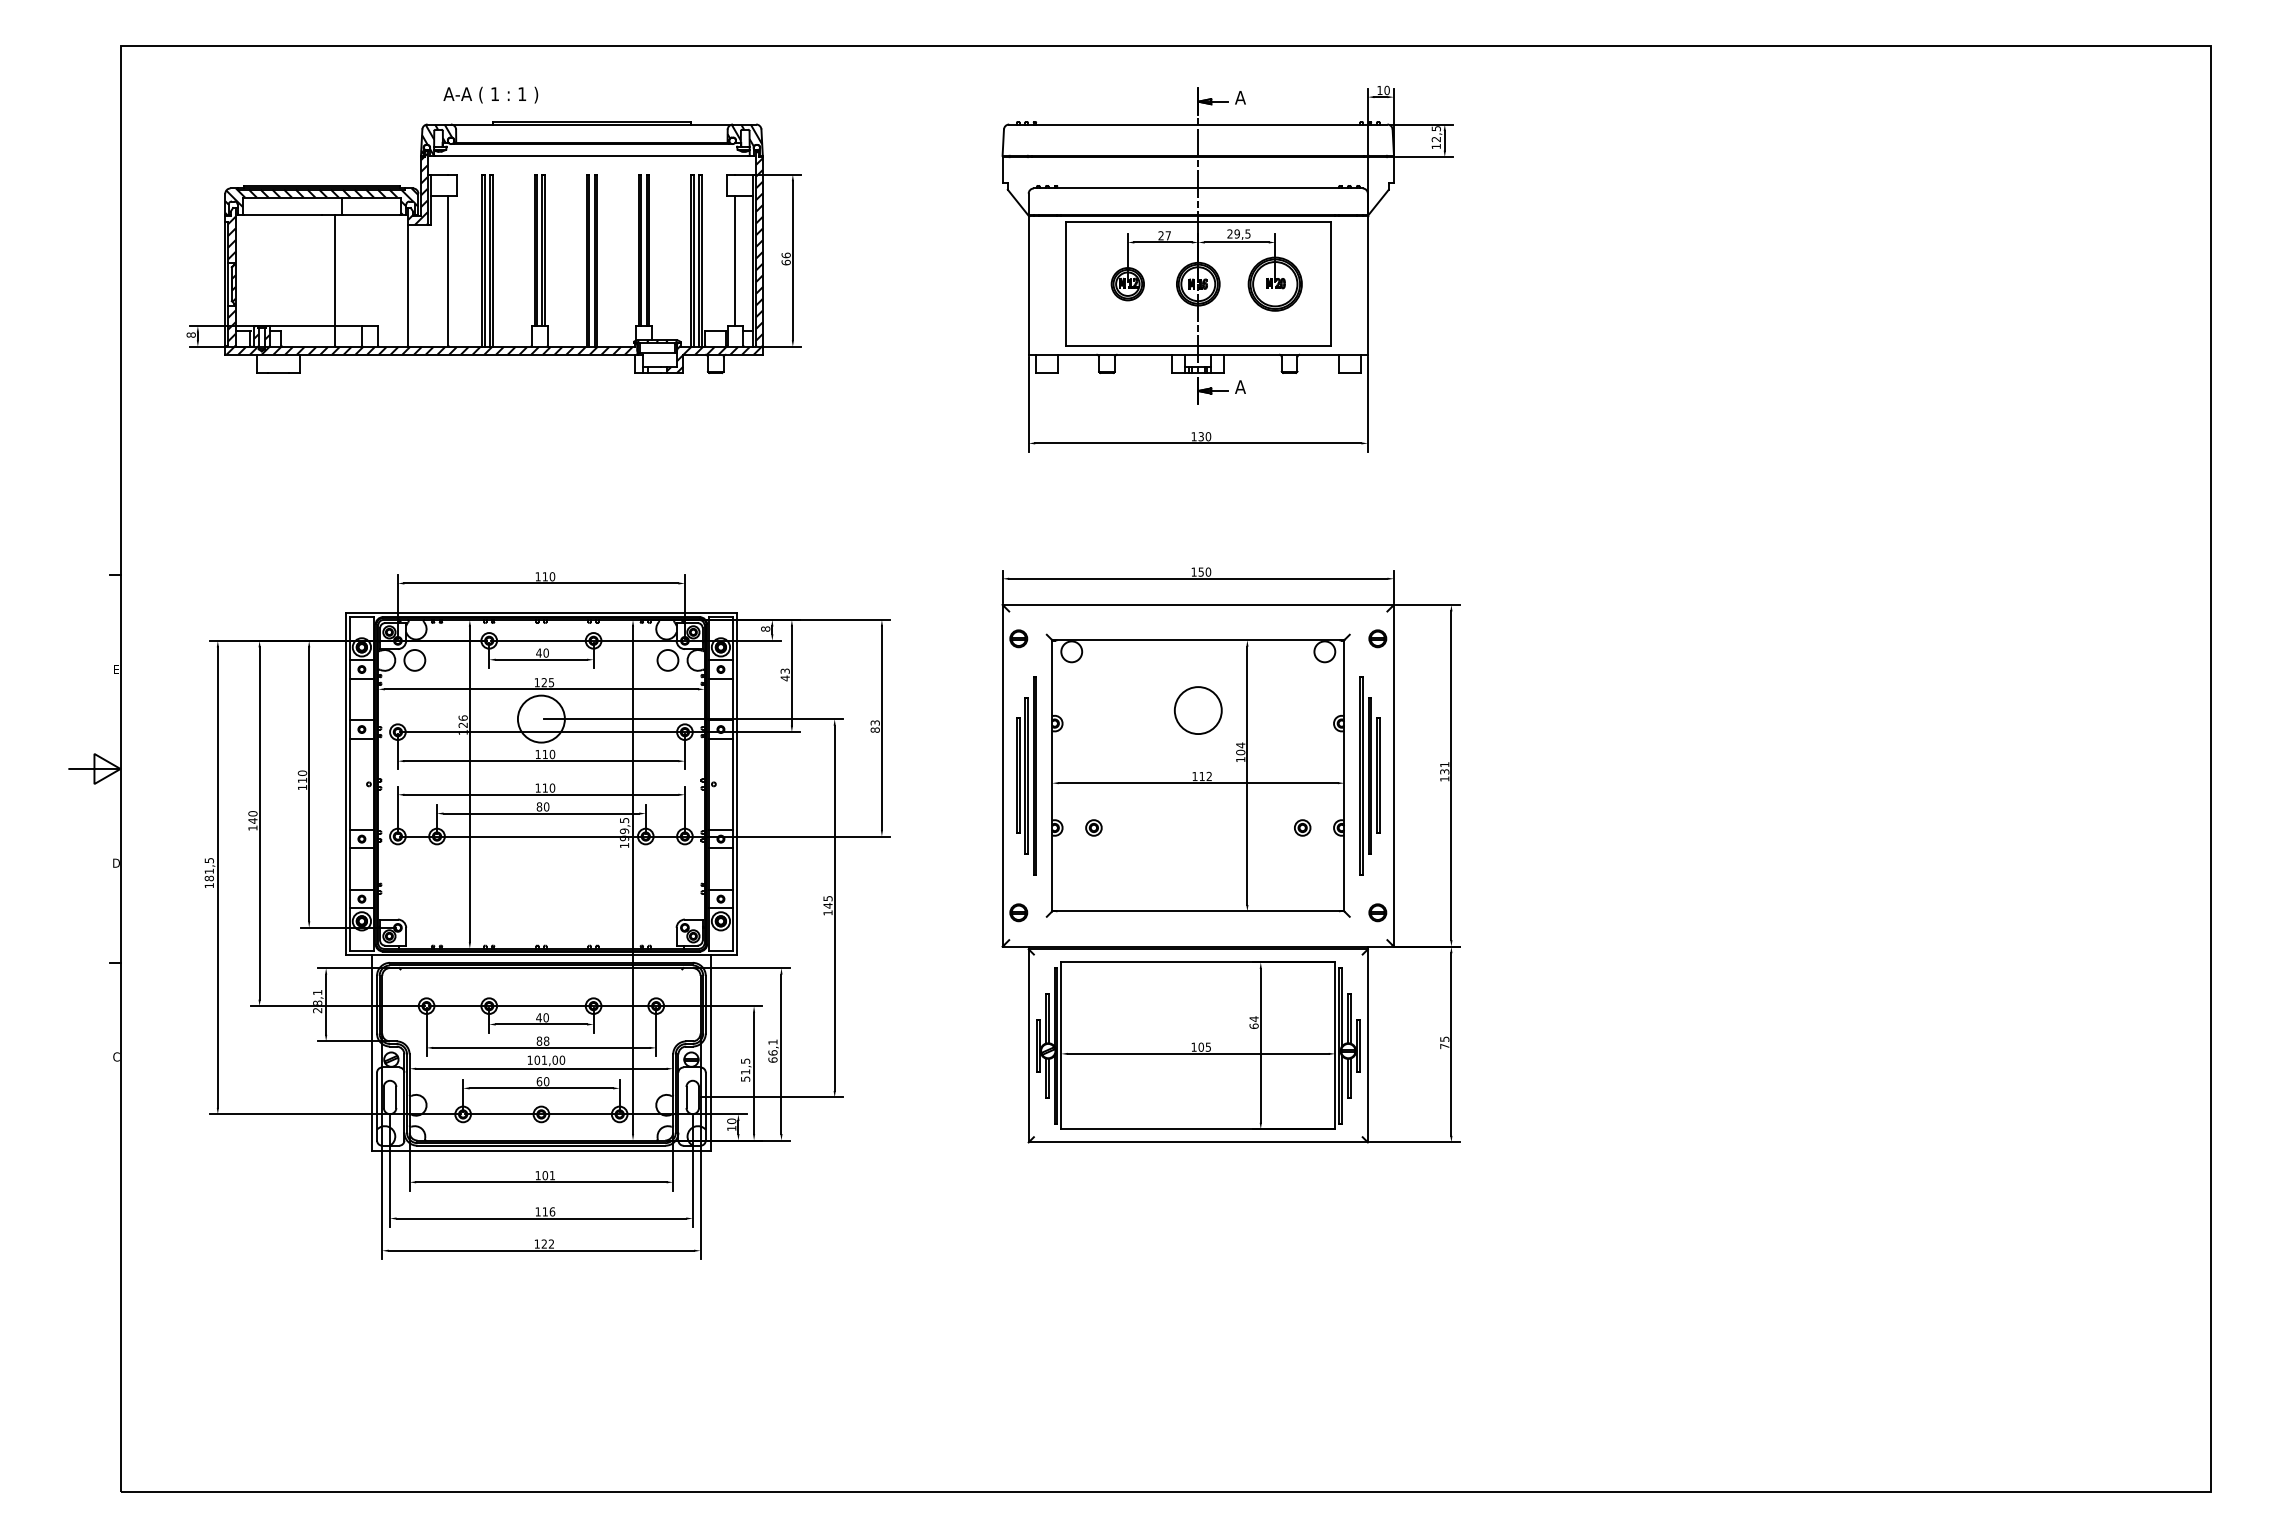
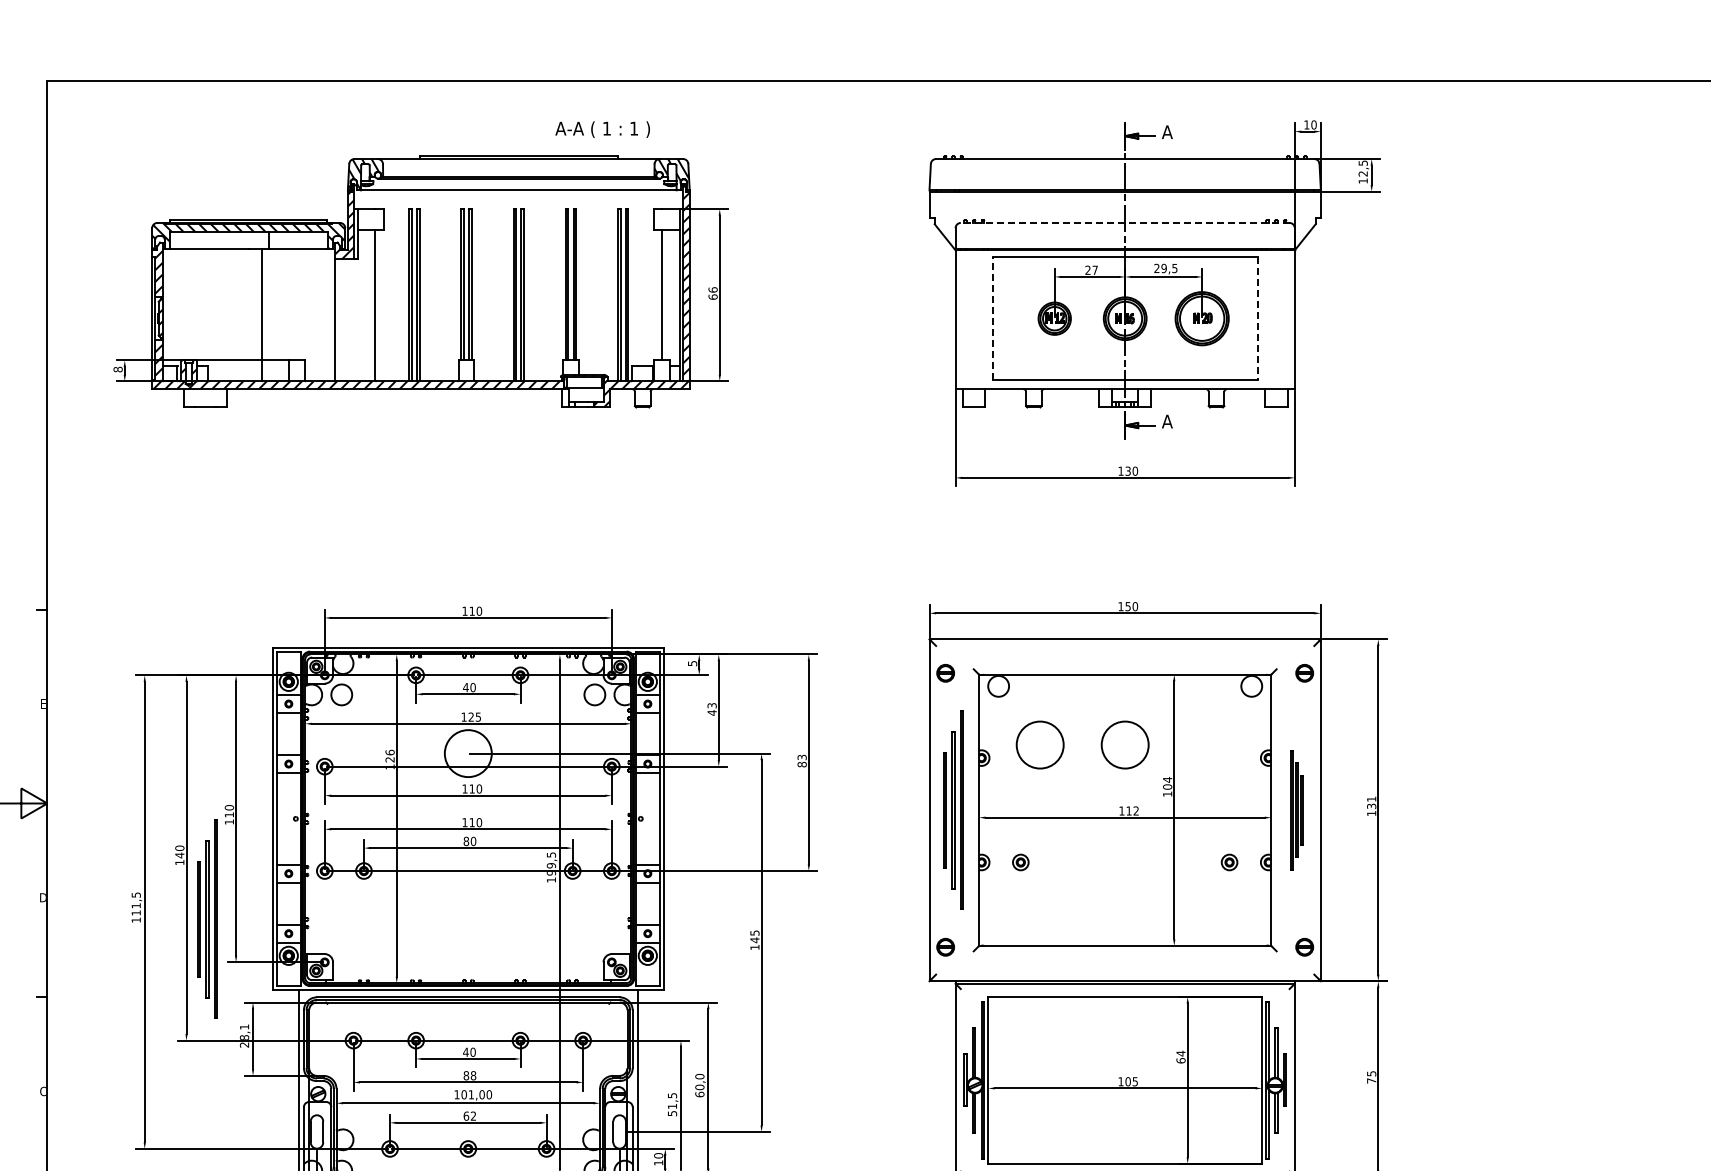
text: (490, 94) -> (602, 129), moved
line: (1197, 188) -> (1124, 223), solid -> dashed
line: (1065, 283) -> (992, 318), solid -> dashed
line: (1330, 283) -> (1257, 318), solid -> dashed
text: (765, 628) -> (692, 663), 8 -> 5
circle: (1112, 710) -> (1039, 745), added
part: (1369, 775) -> (1296, 810), size x0.6
text: (208, 878) -> (135, 913), 181,5 -> 111,5
part: (280, 884) -> (207, 919), added
text: (772, 1047) -> (699, 1082), 66,1 -> 60,0
text: (546, 1081) -> (473, 1116), 60 -> 62

